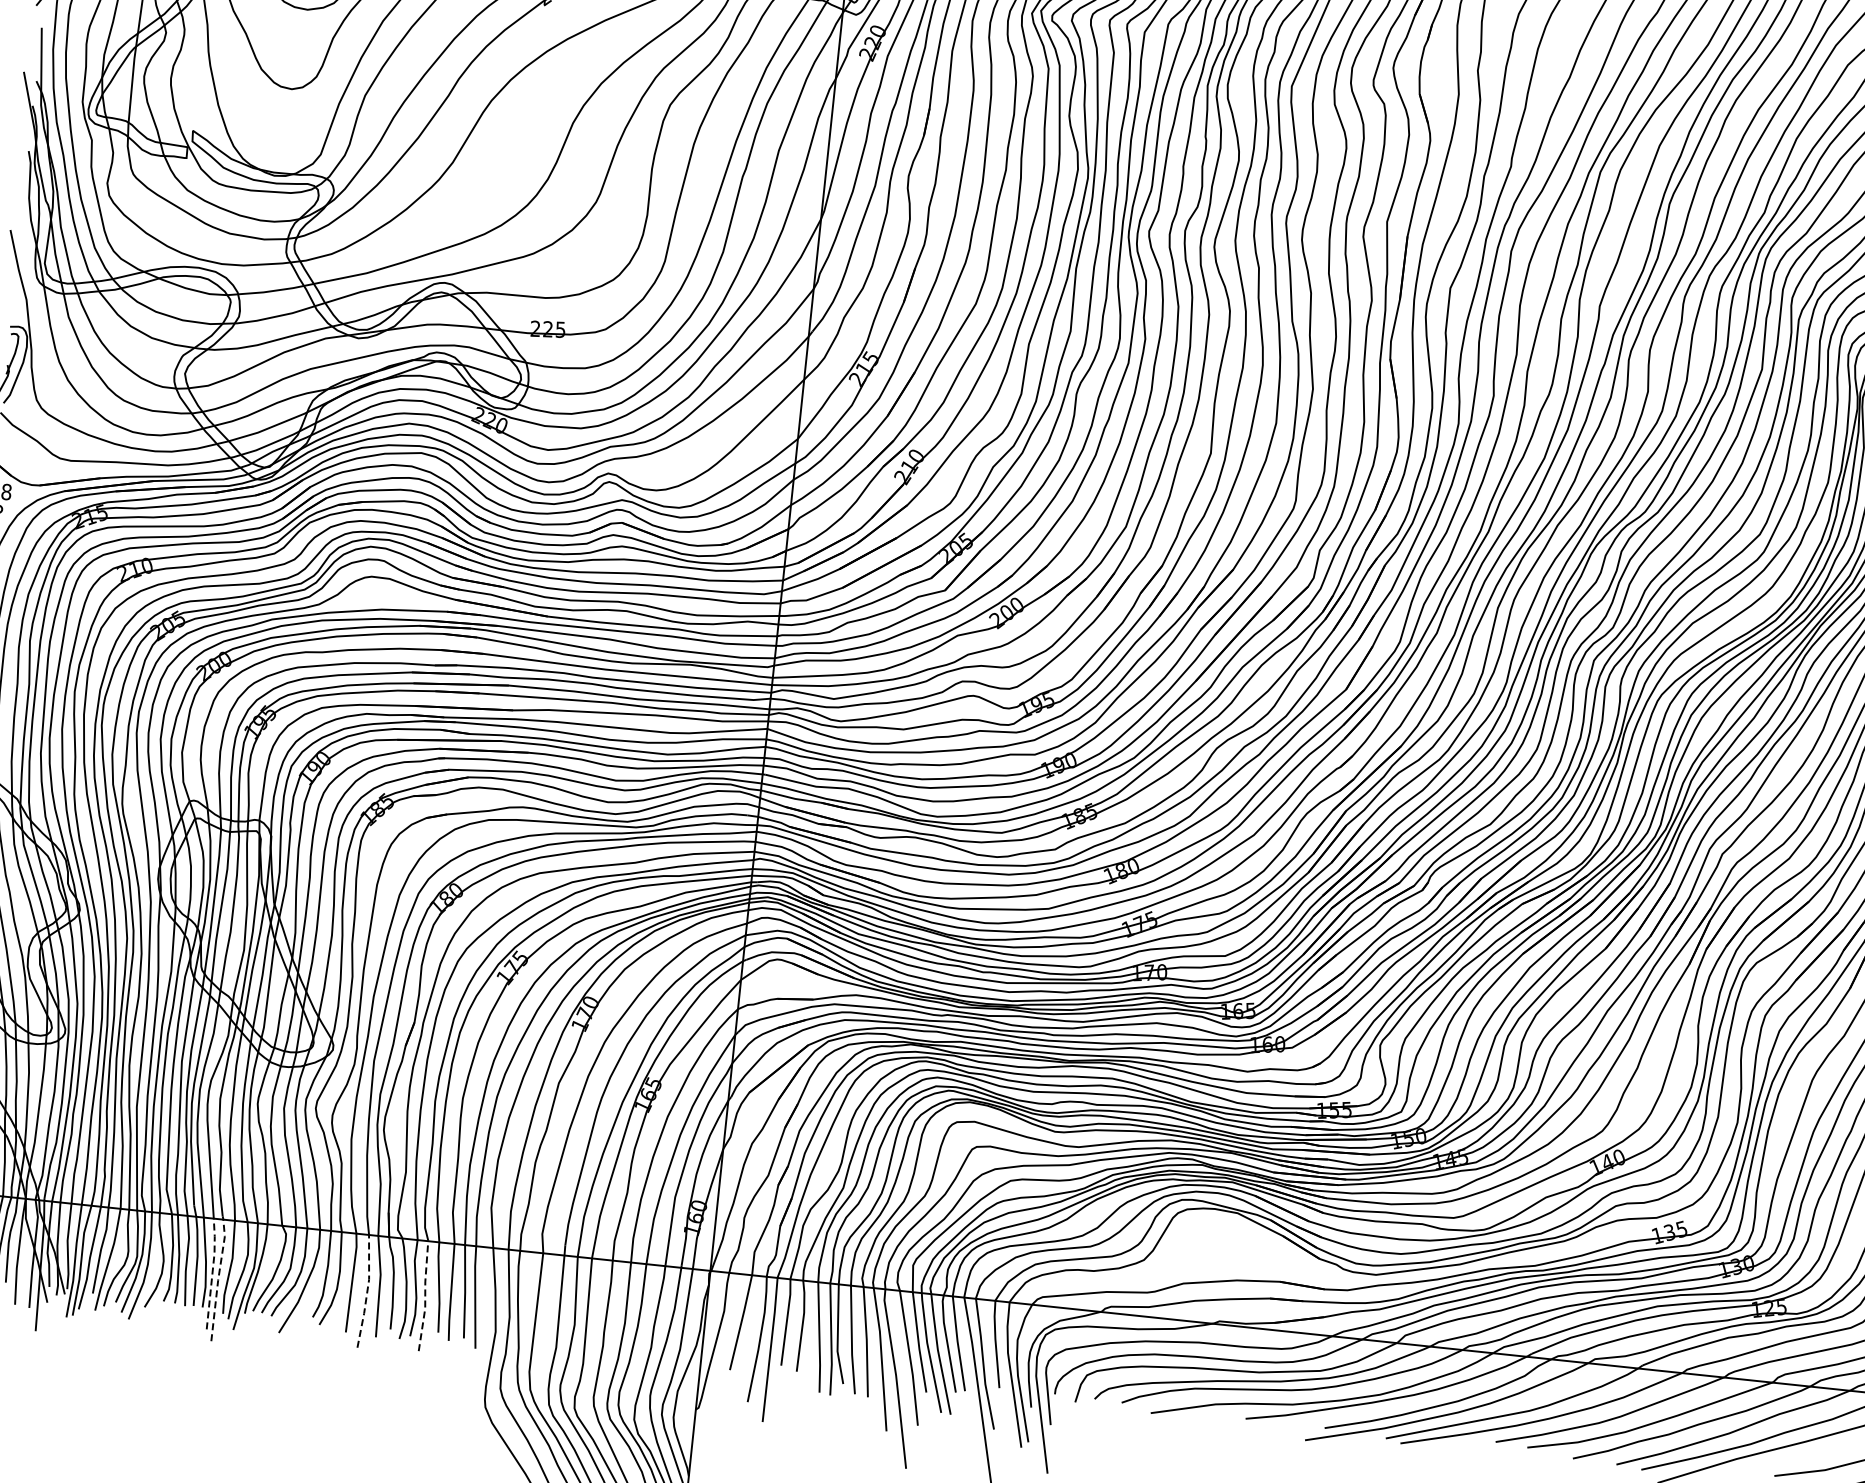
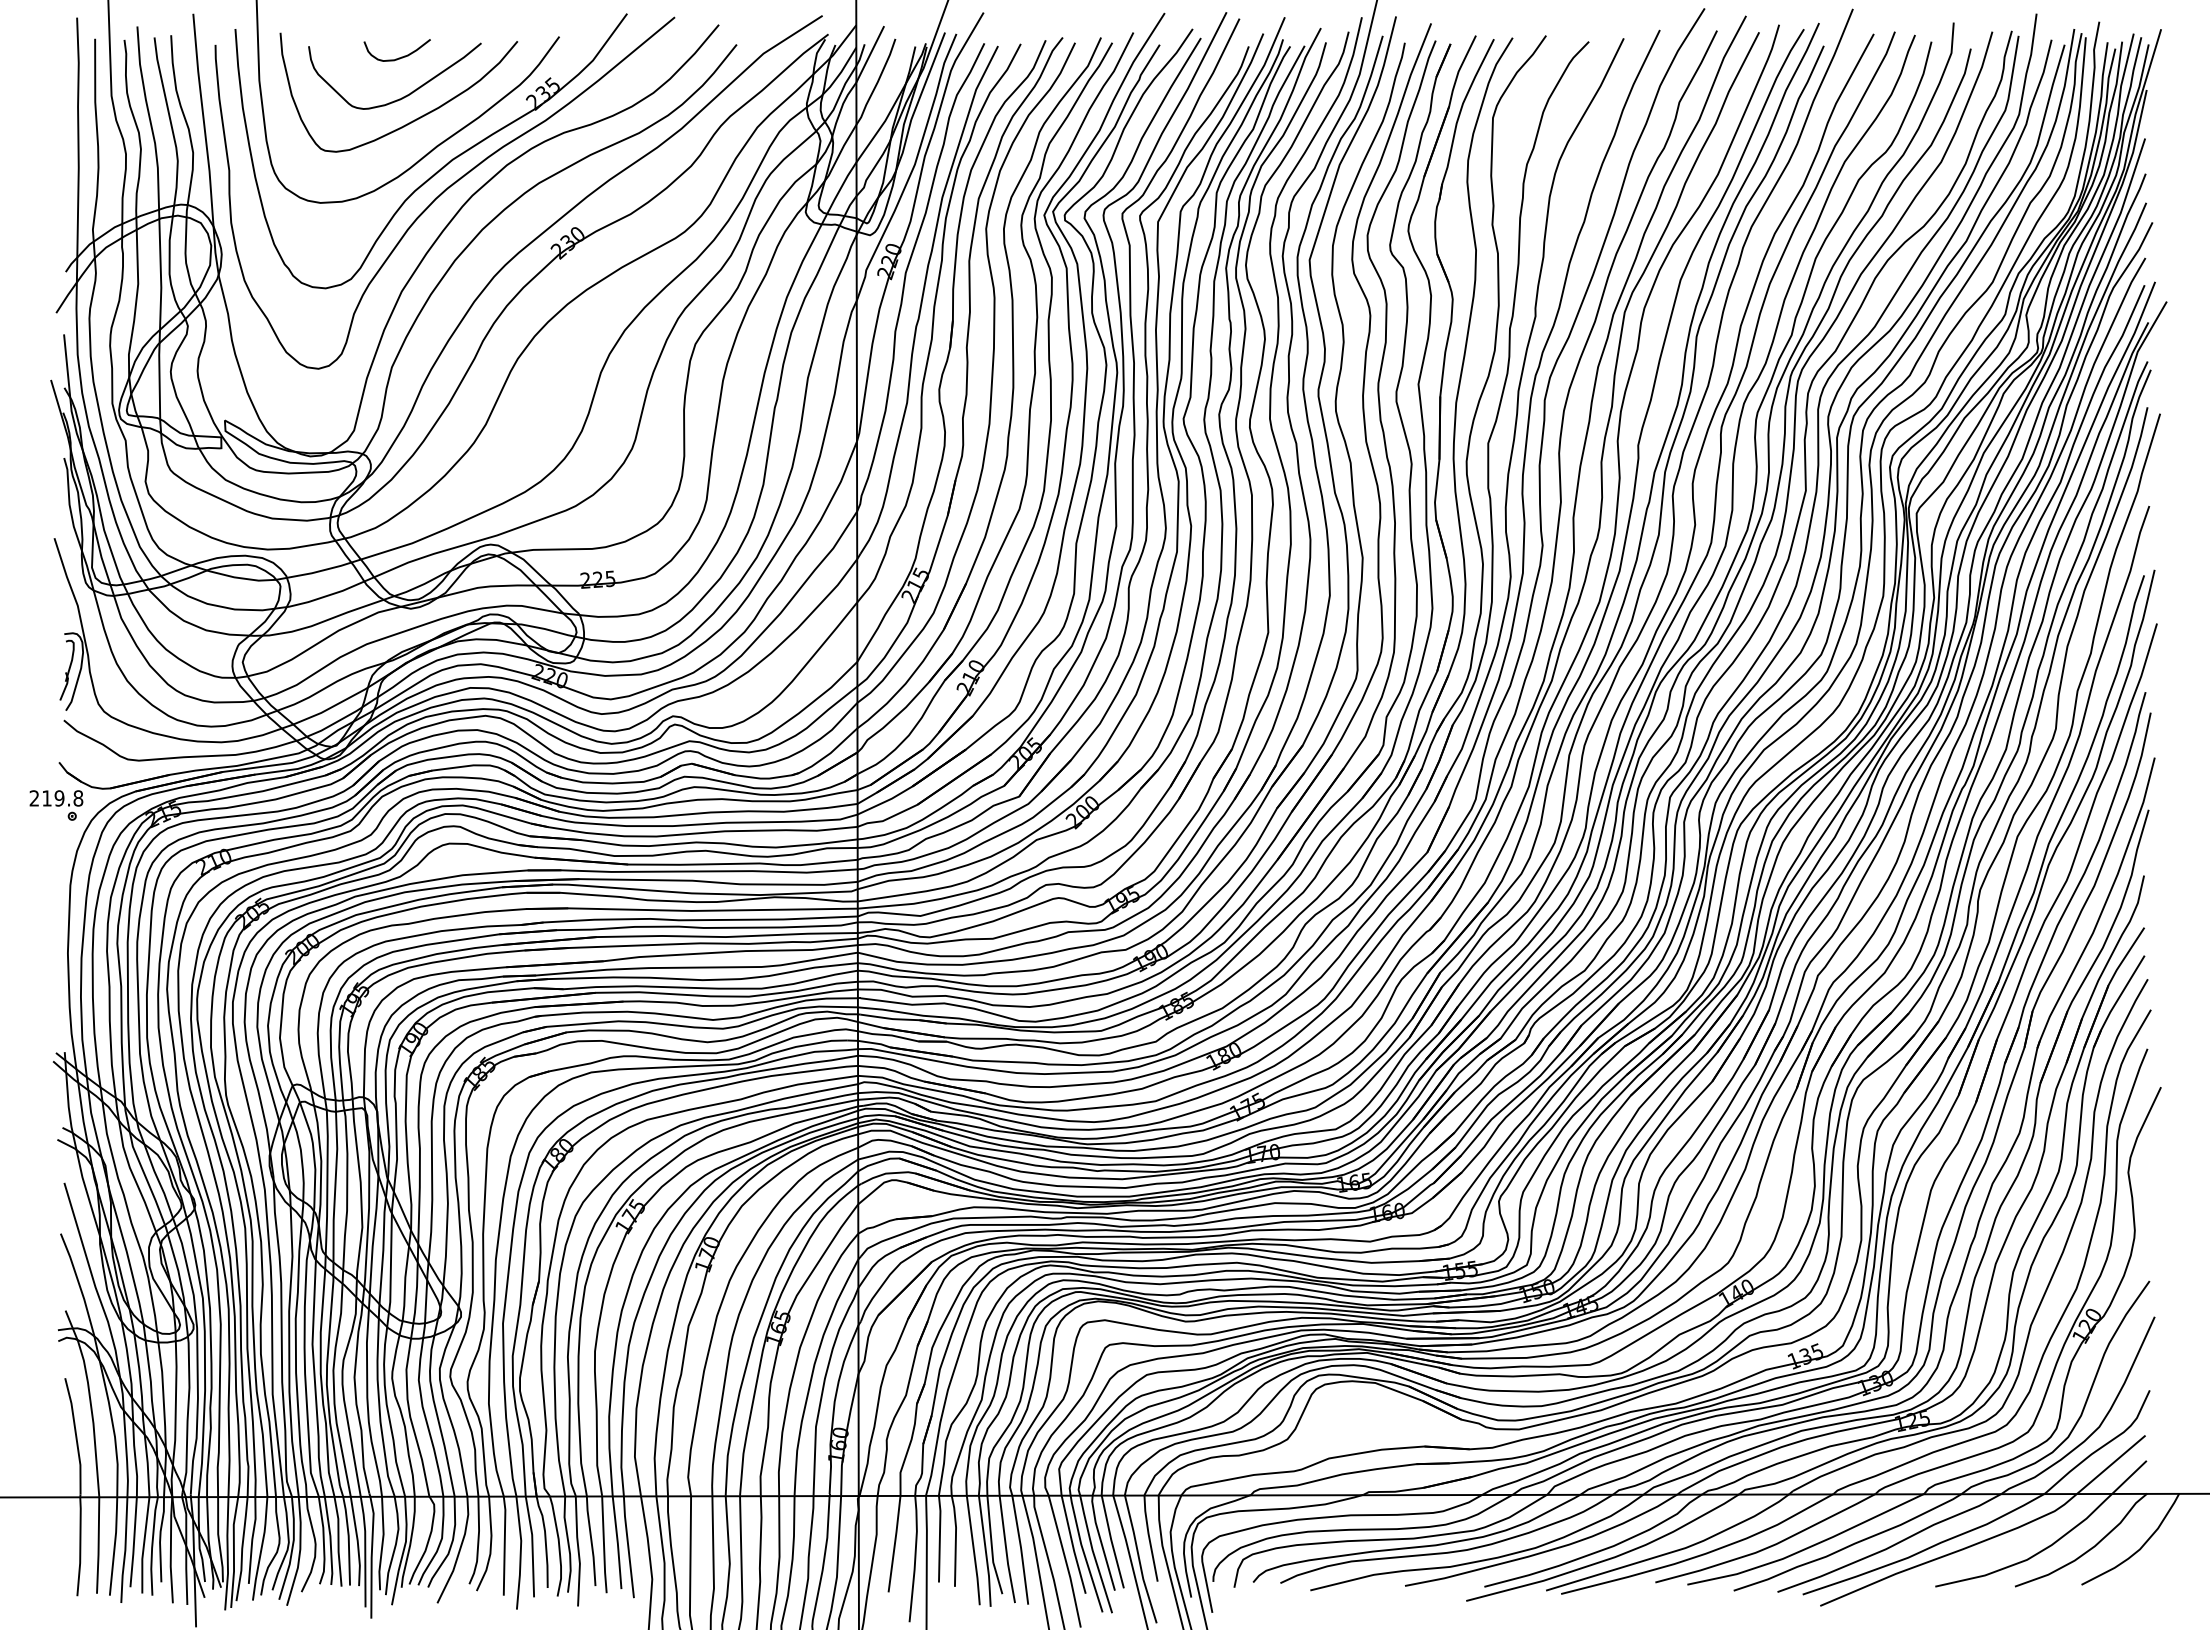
line: (212, 1272) -> (365, 1550), dashed -> solid
line: (218, 1279) -> (371, 1556), dashed -> solid
line: (367, 1291) -> (520, 1552), dashed -> solid
line: (425, 1295) -> (578, 1550), dashed -> solid

